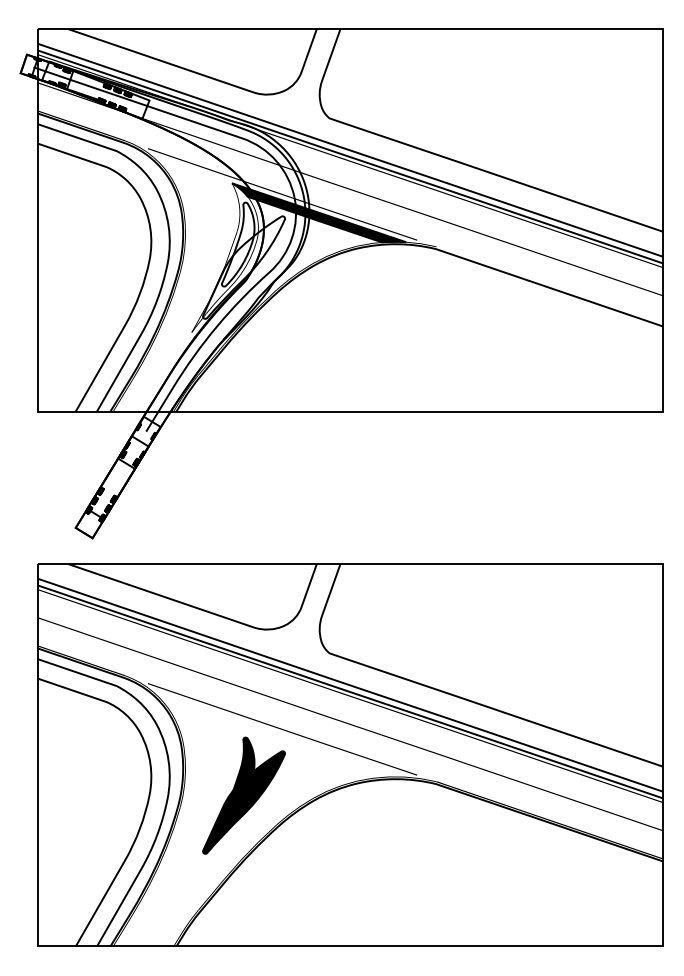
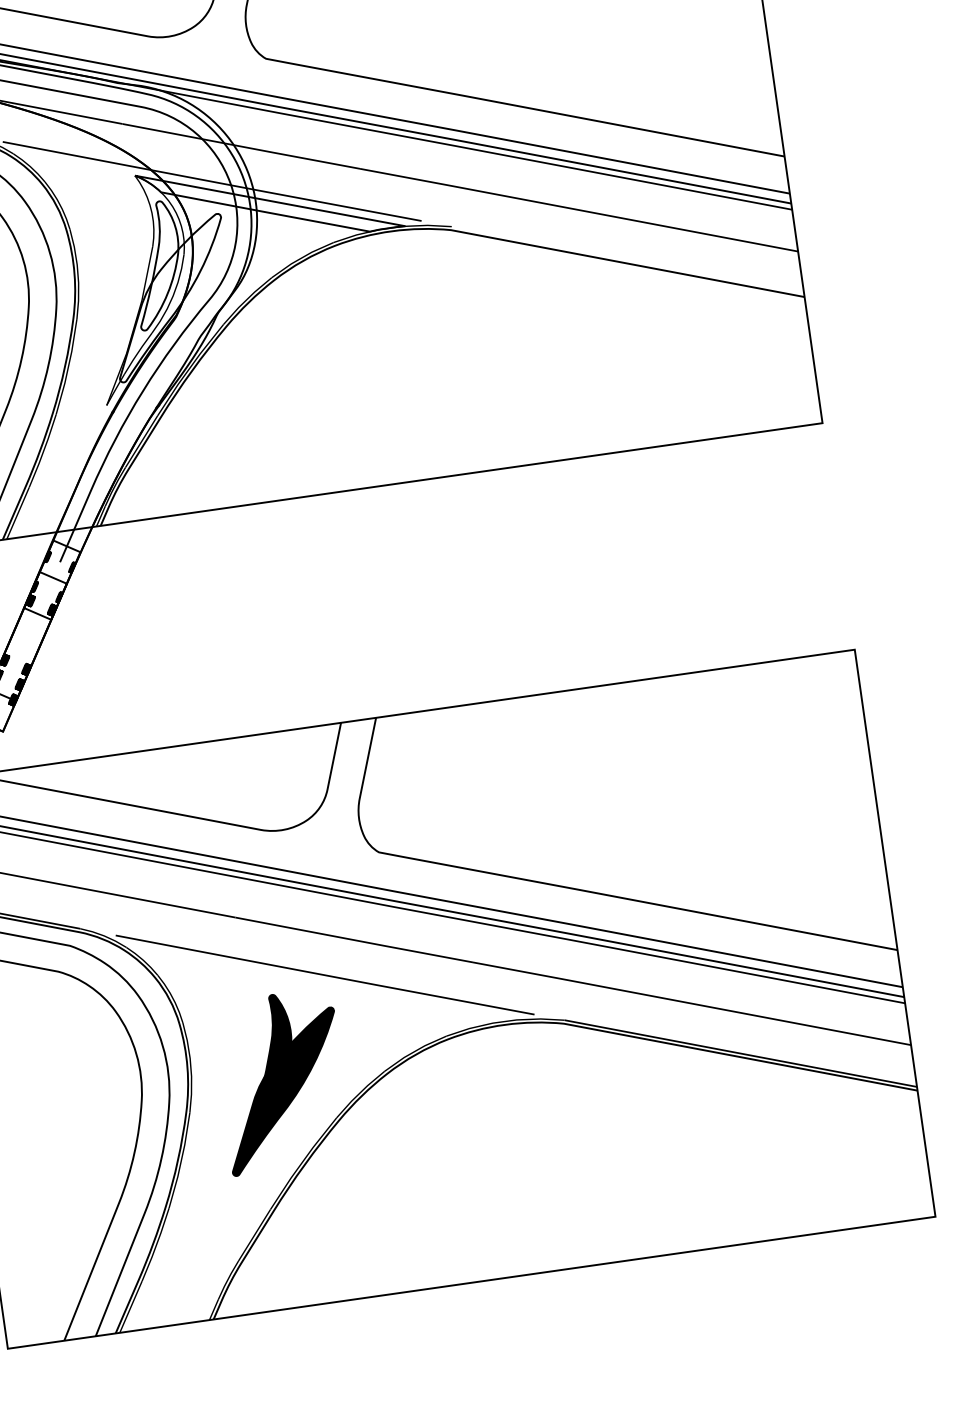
fill: (319, 212) -> (270, 200), removed

